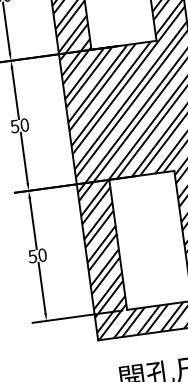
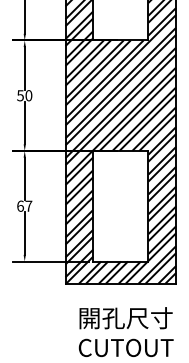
text: (37, 255) -> (24, 205), 50 -> 67

